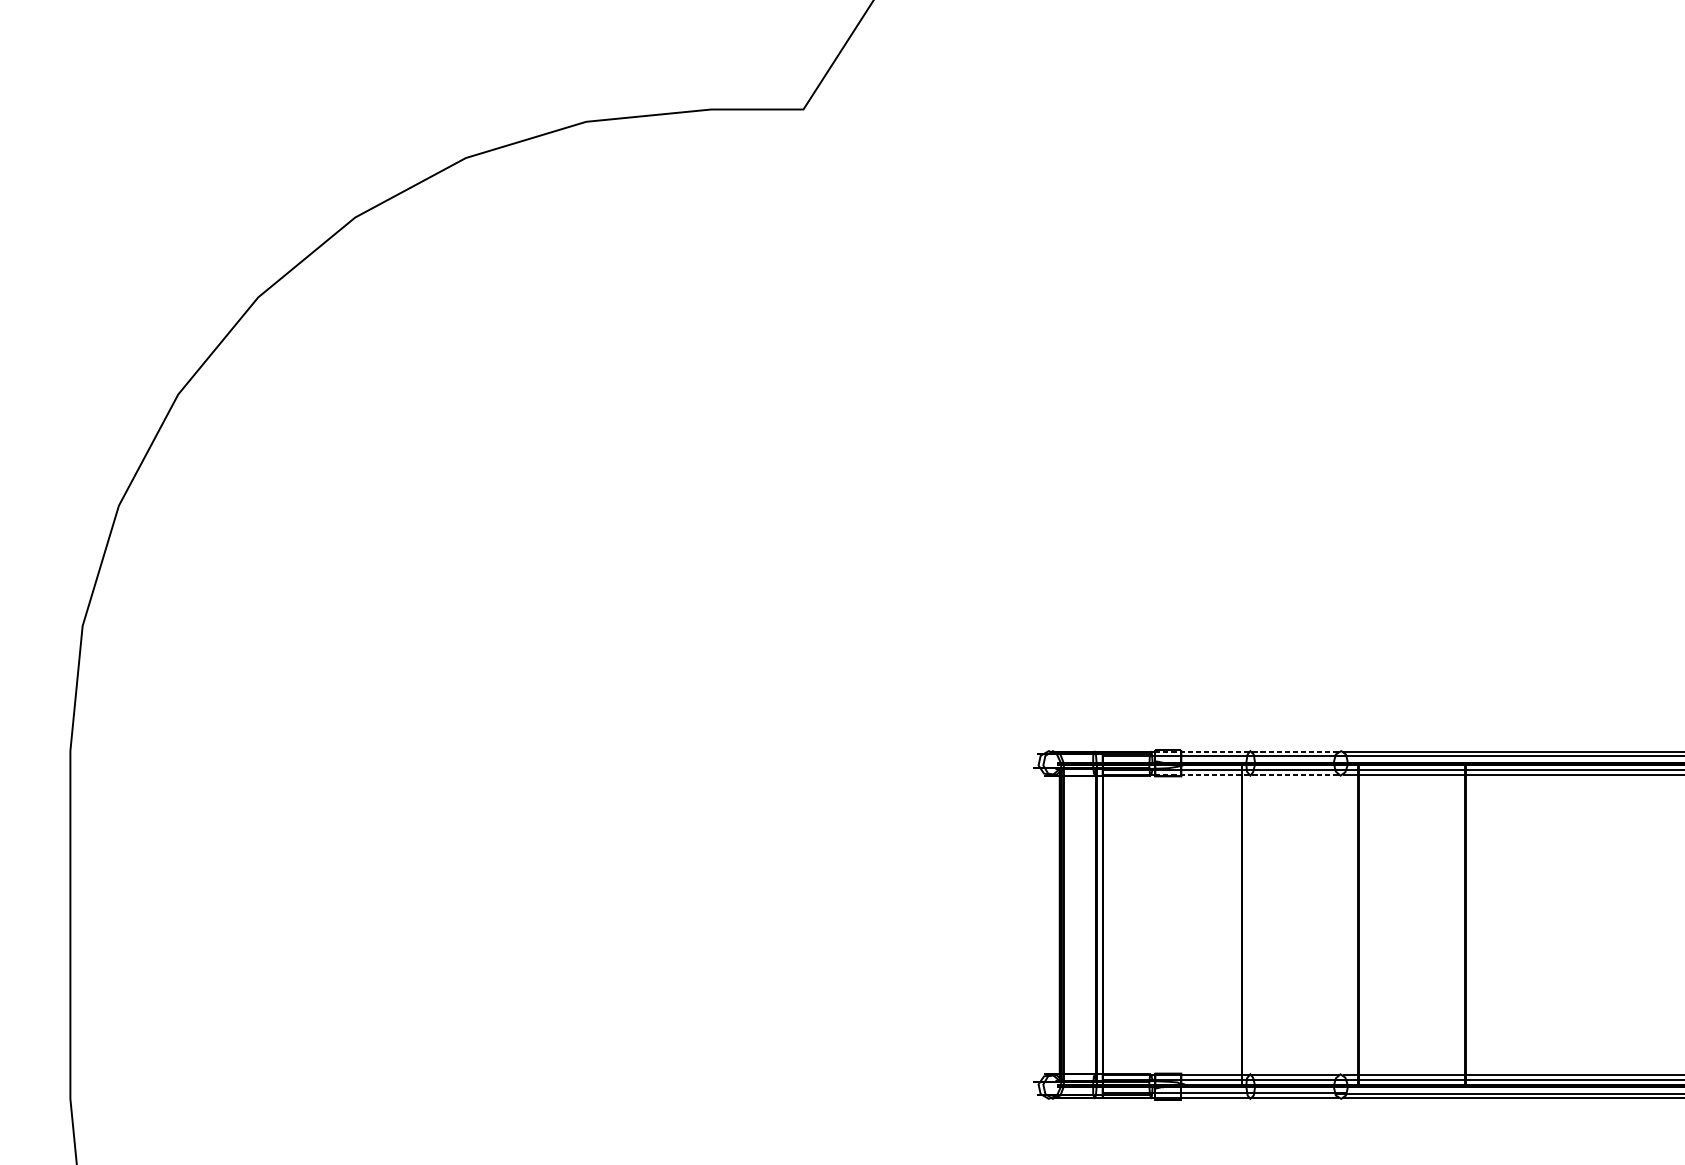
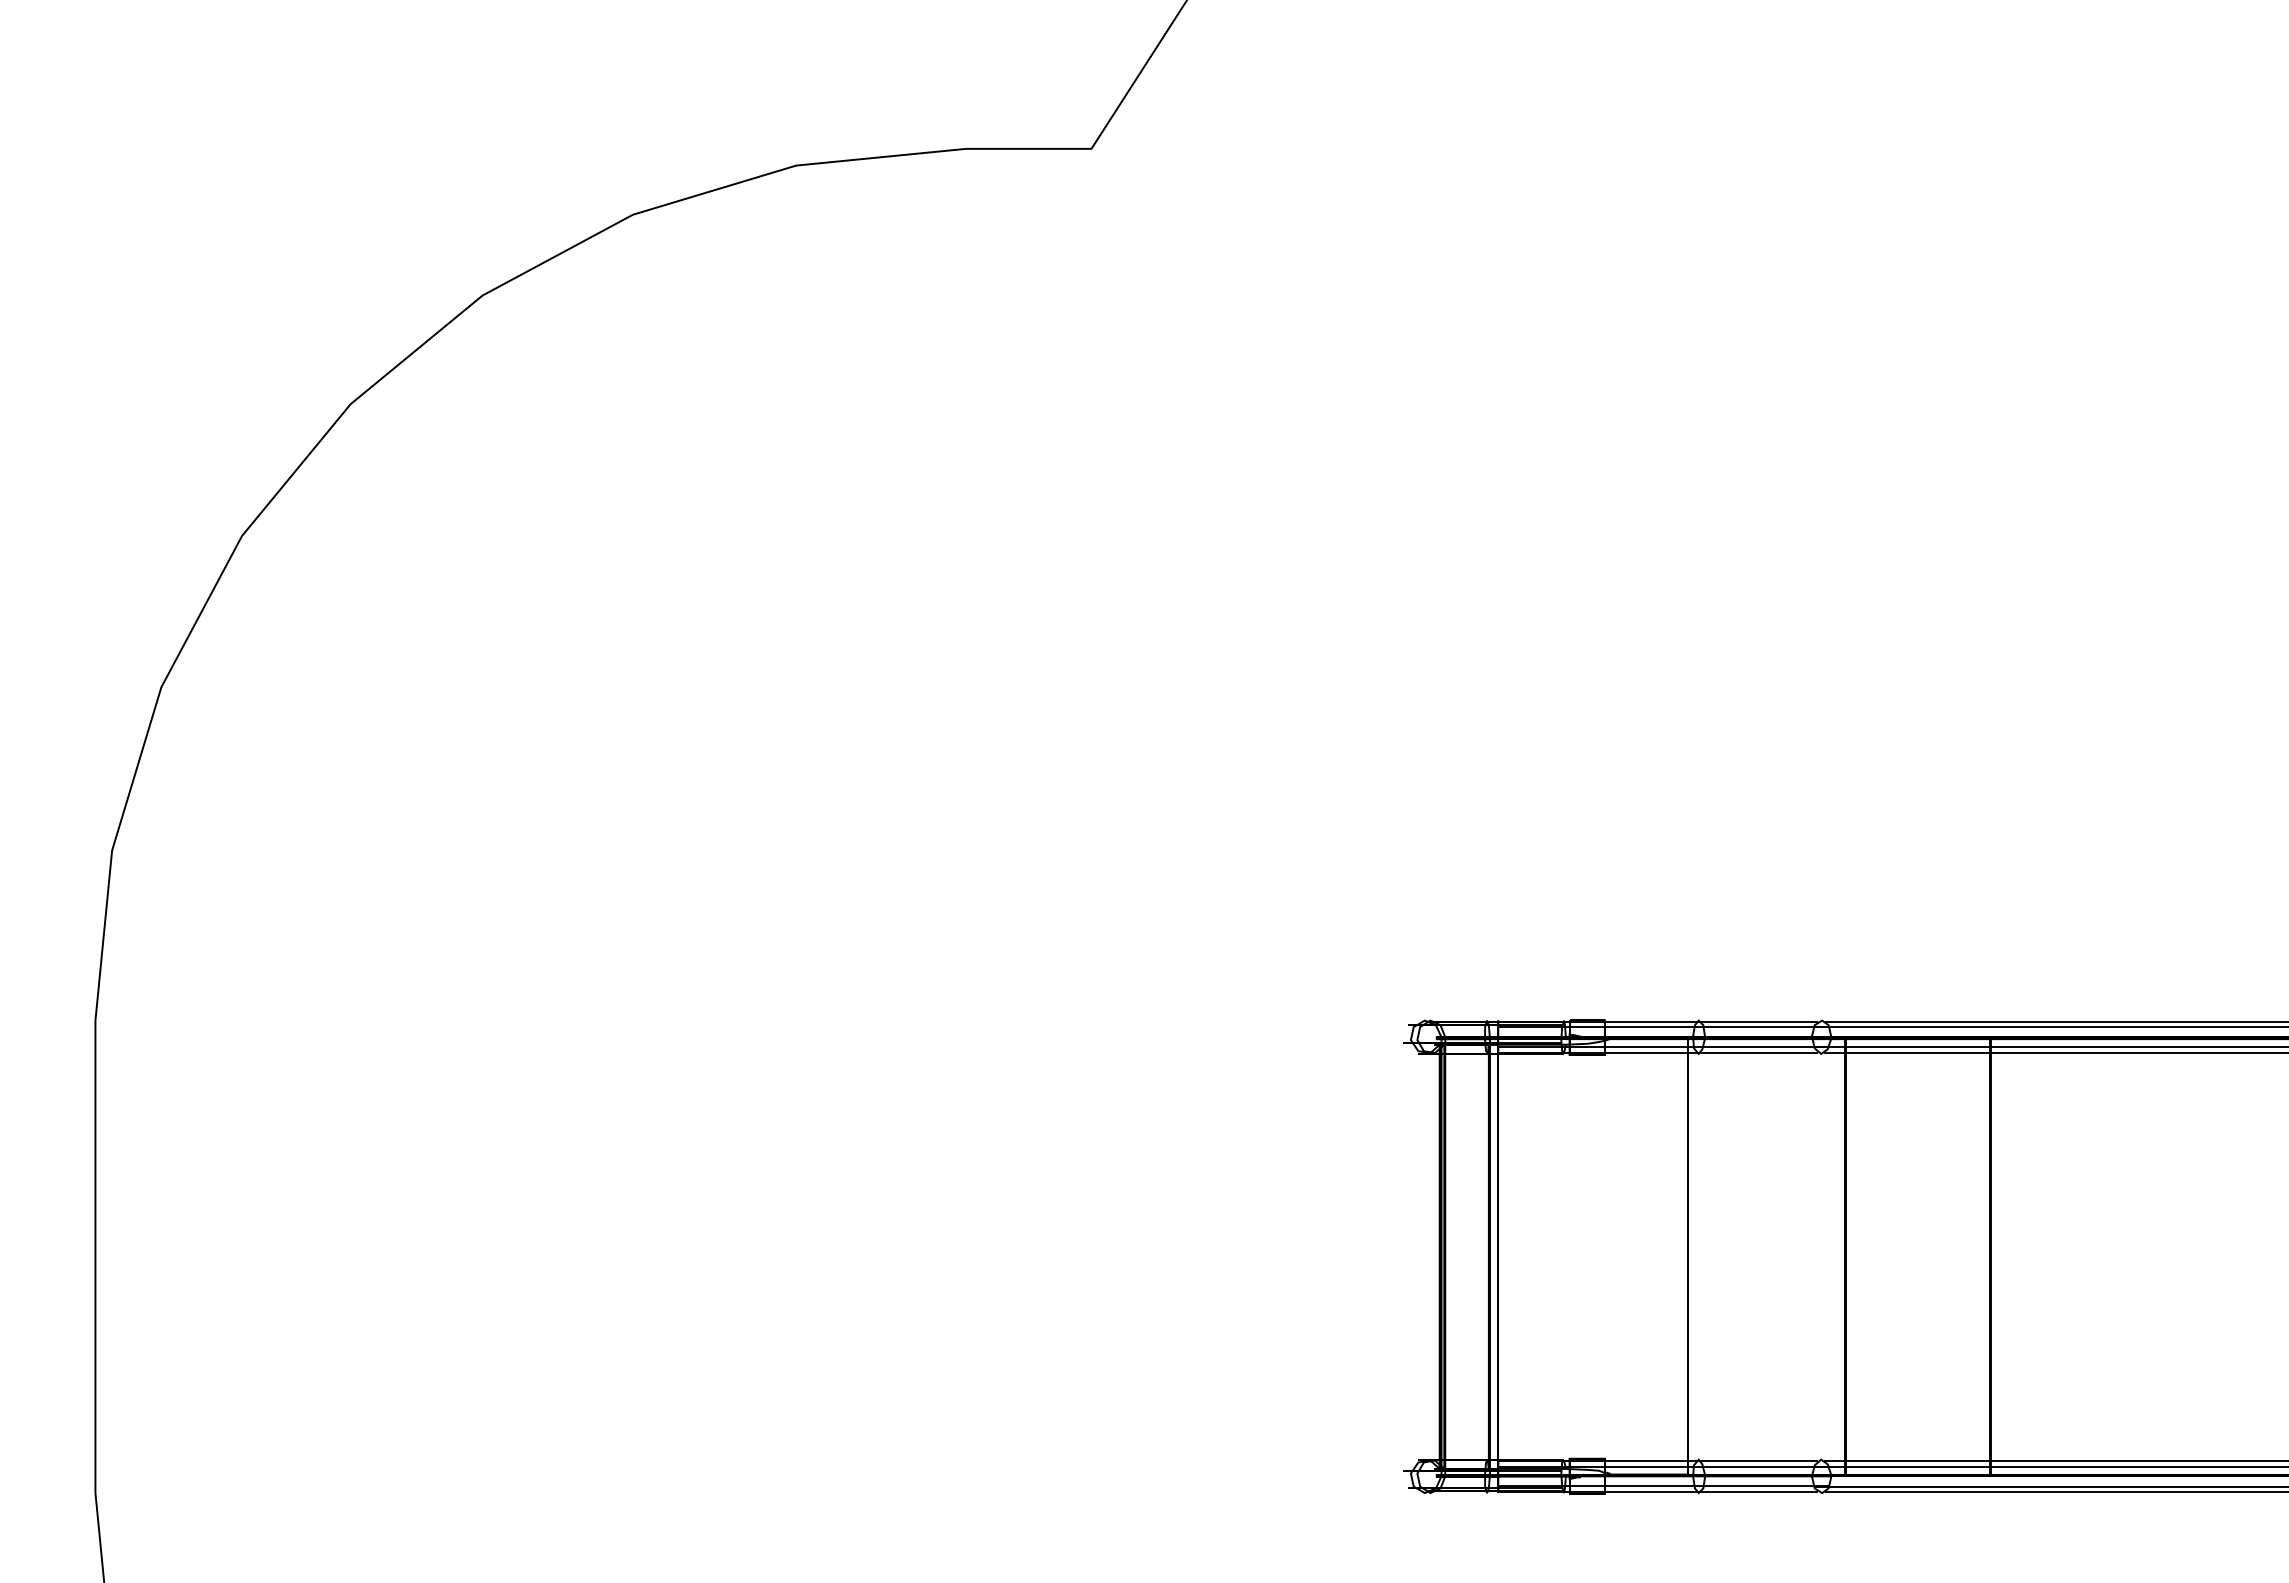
line: (1244, 751) -> (1690, 1021), dashed -> solid
line: (1244, 775) -> (1690, 1053), dashed -> solid

